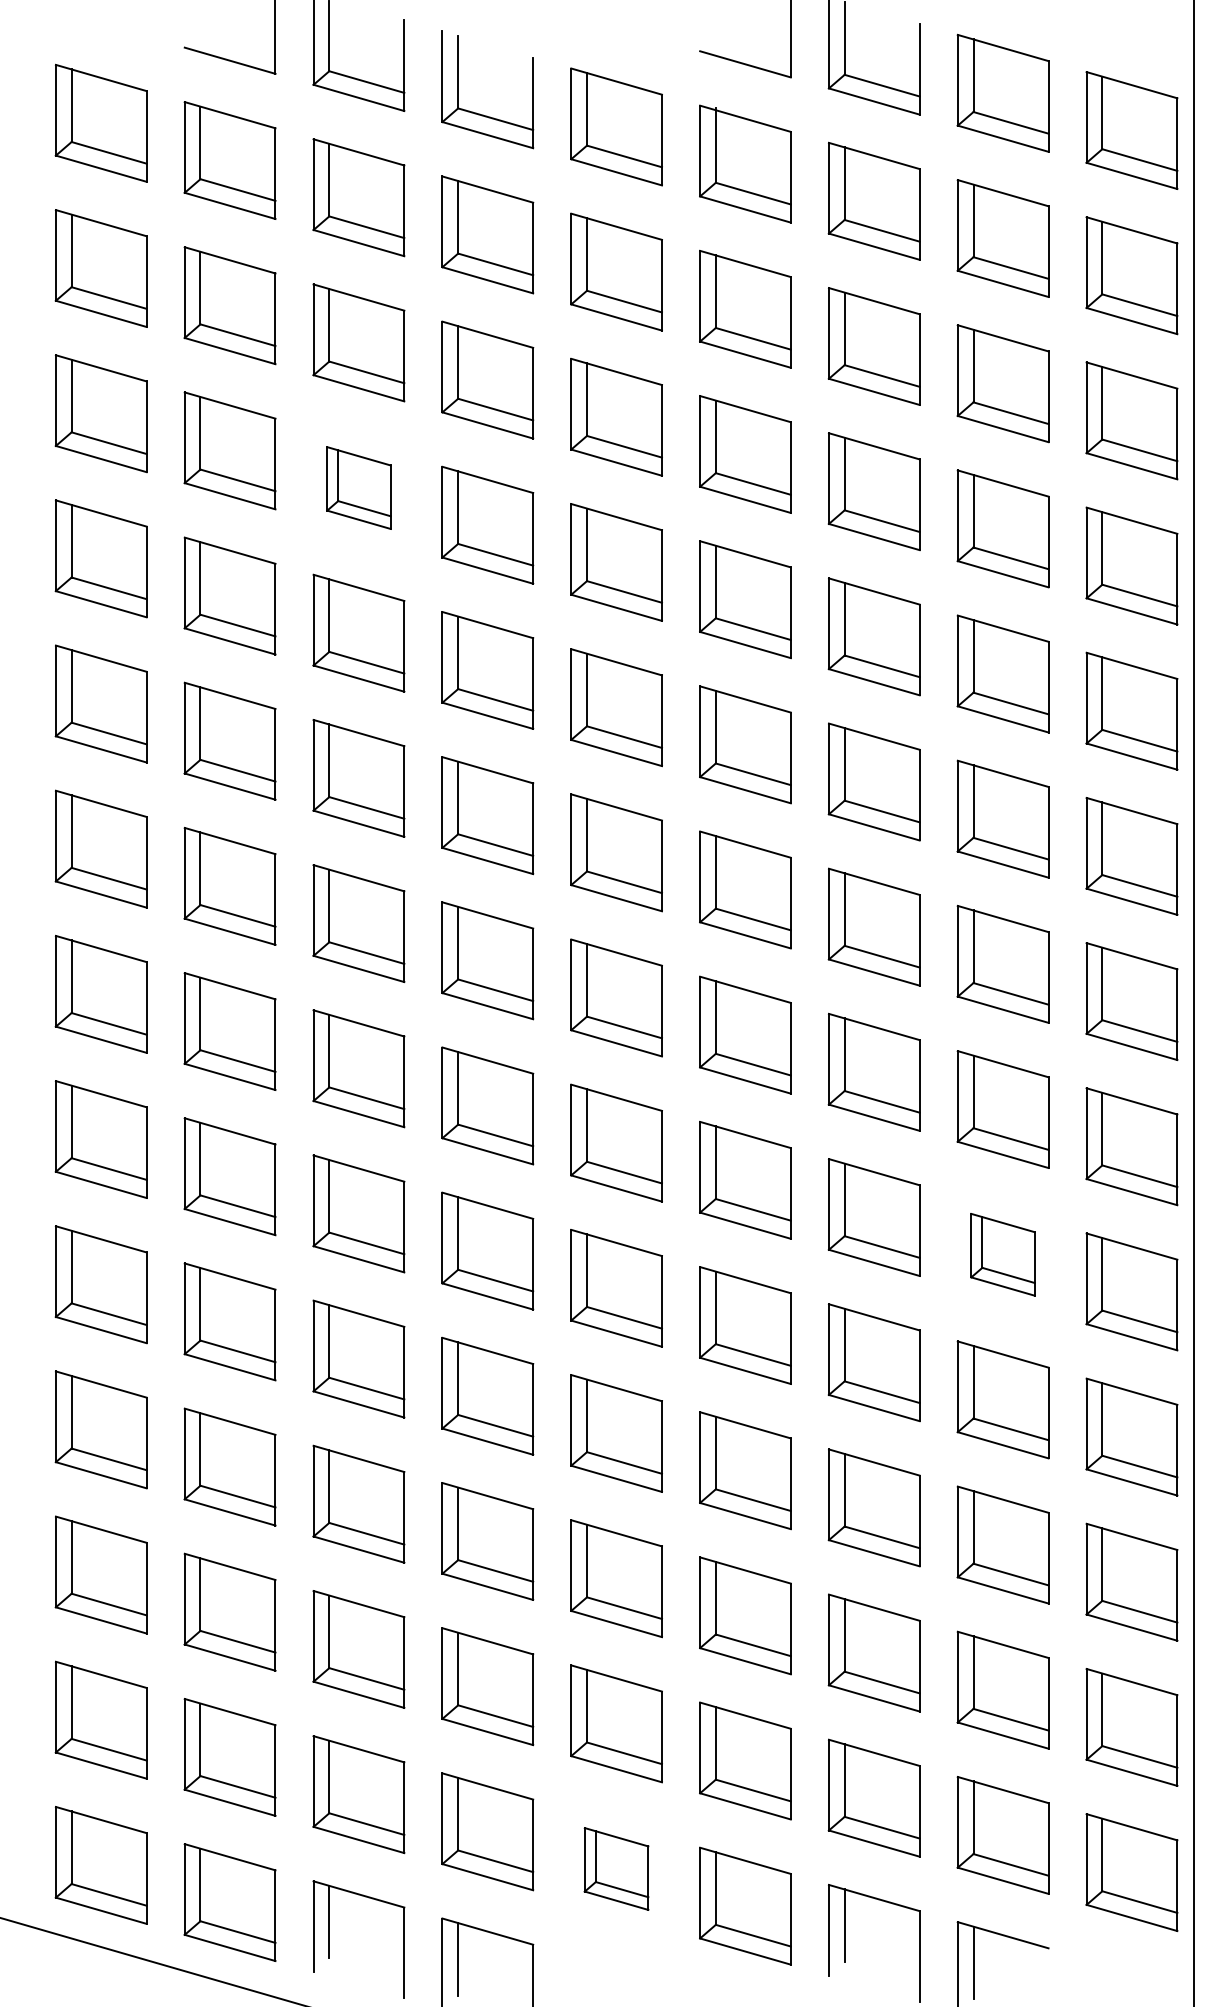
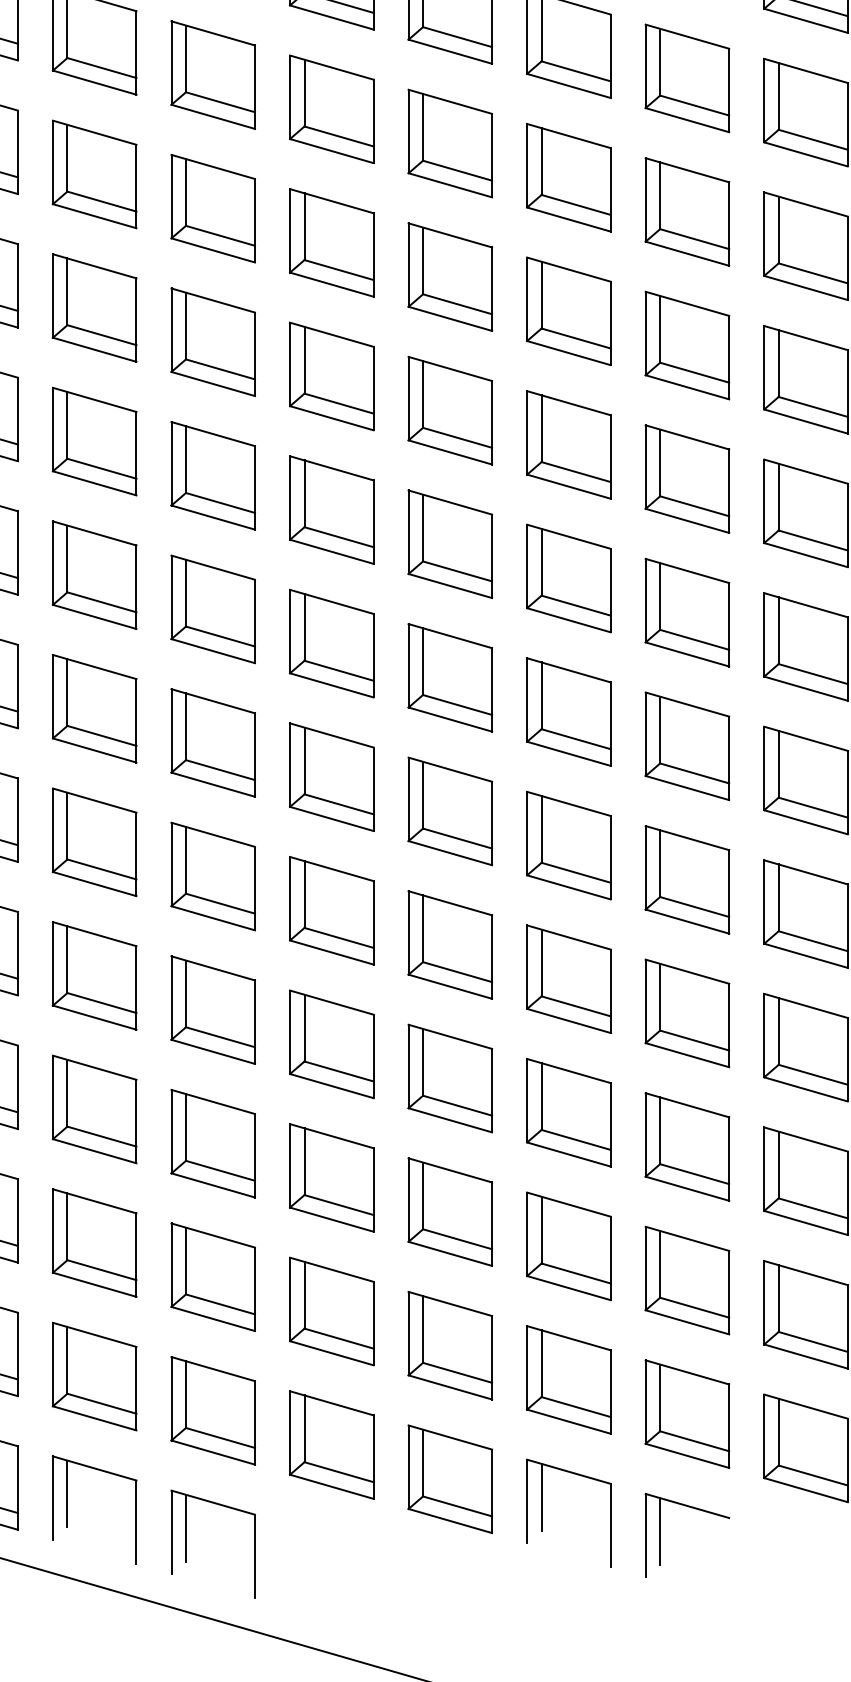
part: (358, 487) -> (94, 173), size x1.43
part: (1002, 1254) -> (686, 879), size x1.43
part: (616, 1868) -> (331, 1444), size x1.43

